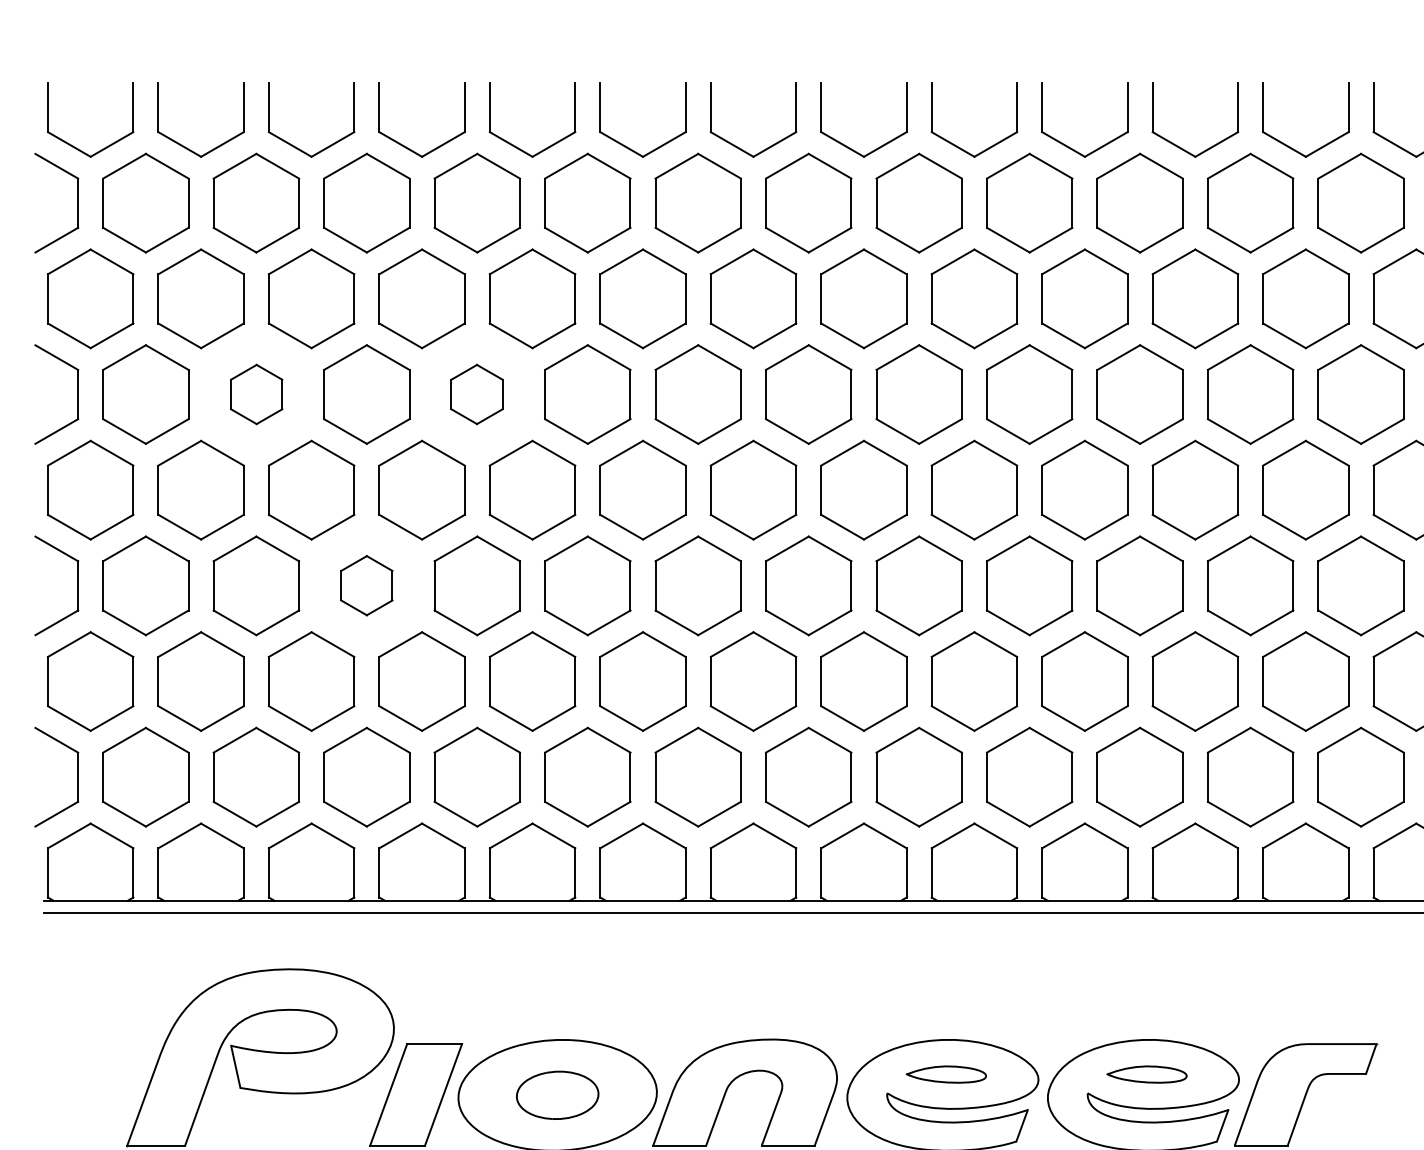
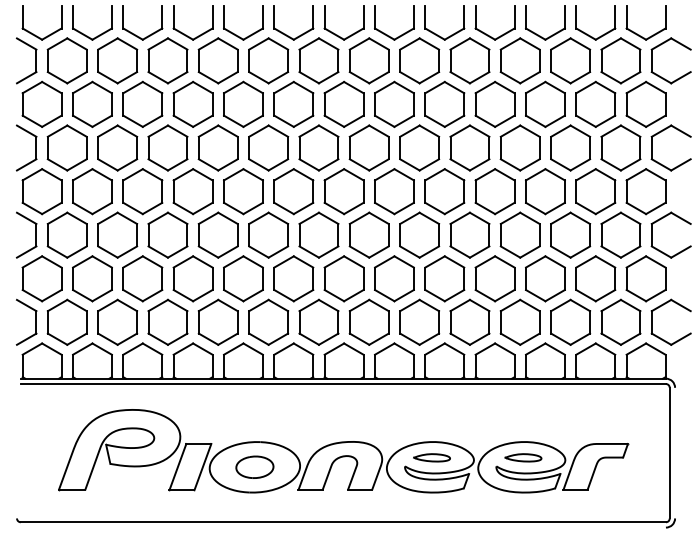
part: (256, 393) -> (117, 147), size x1.67
part: (475, 393) -> (217, 147), size x1.67
part: (365, 584) -> (167, 234), size x1.67

